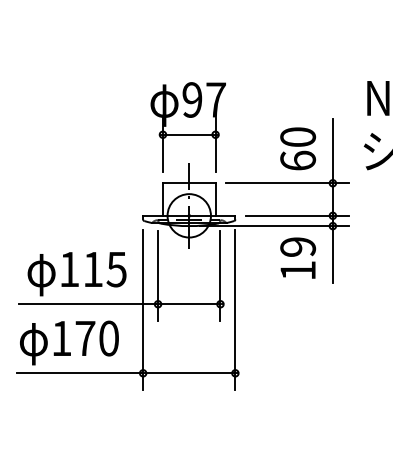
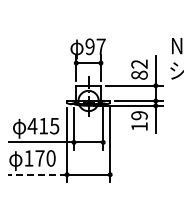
text: (298, 148) -> (139, 69), 60 -> 82
text: (69, 270) -> (32, 126), 115 -> 415
line: (80, 372) -> (37, 174), solid -> dashed

